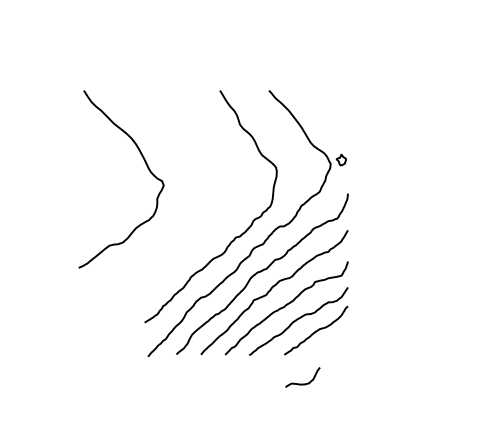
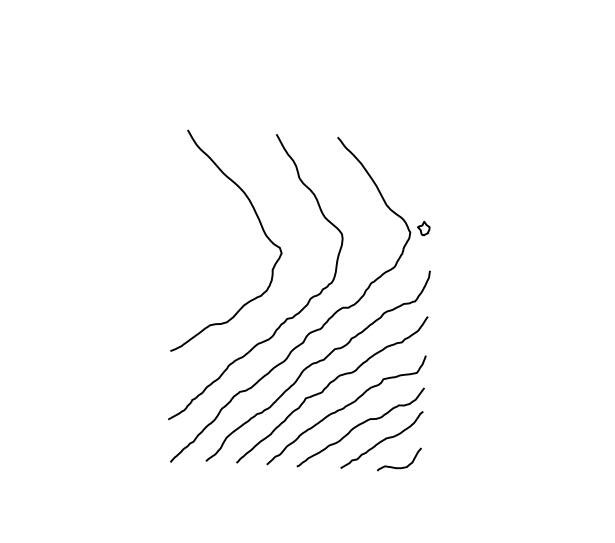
curve: (146, 166) -> (261, 228), moved
curve: (302, 383) -> (398, 466), moved

